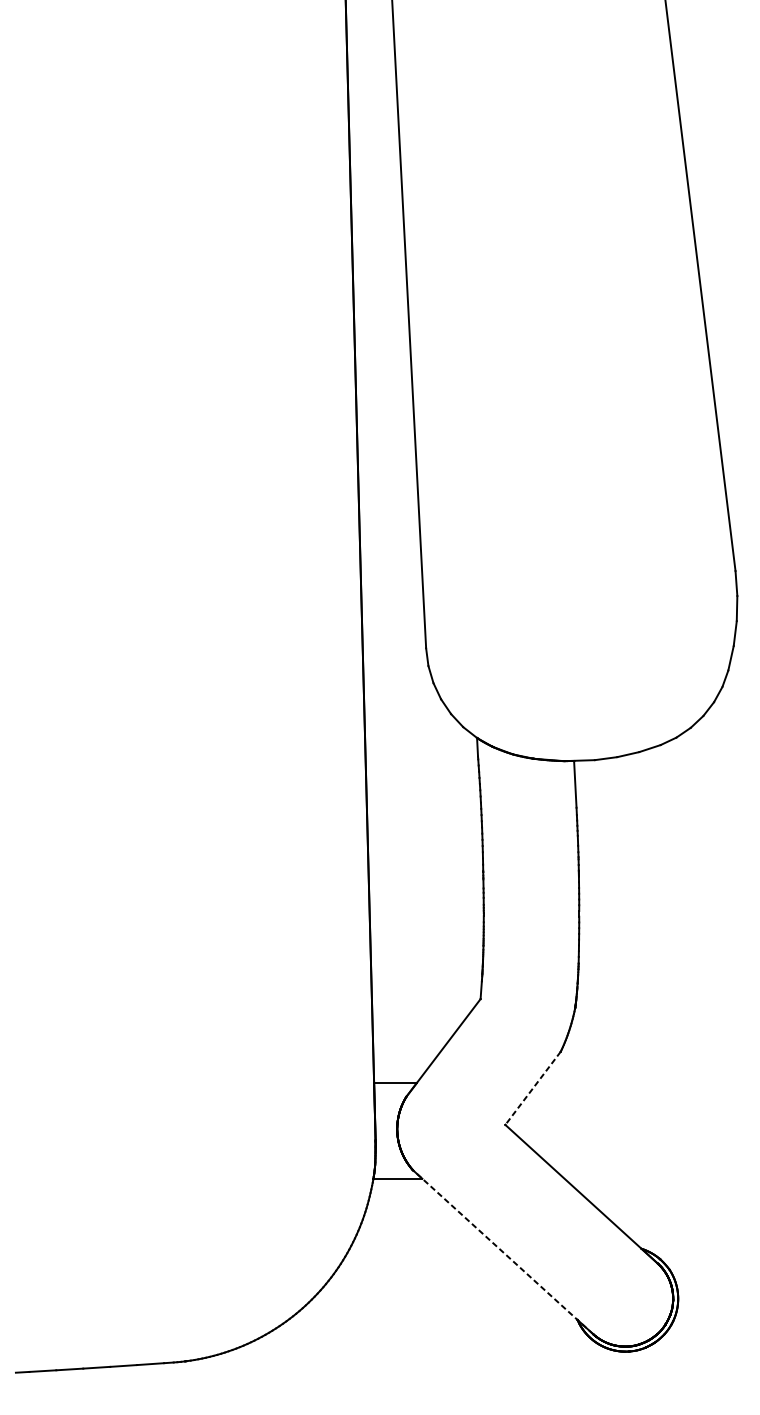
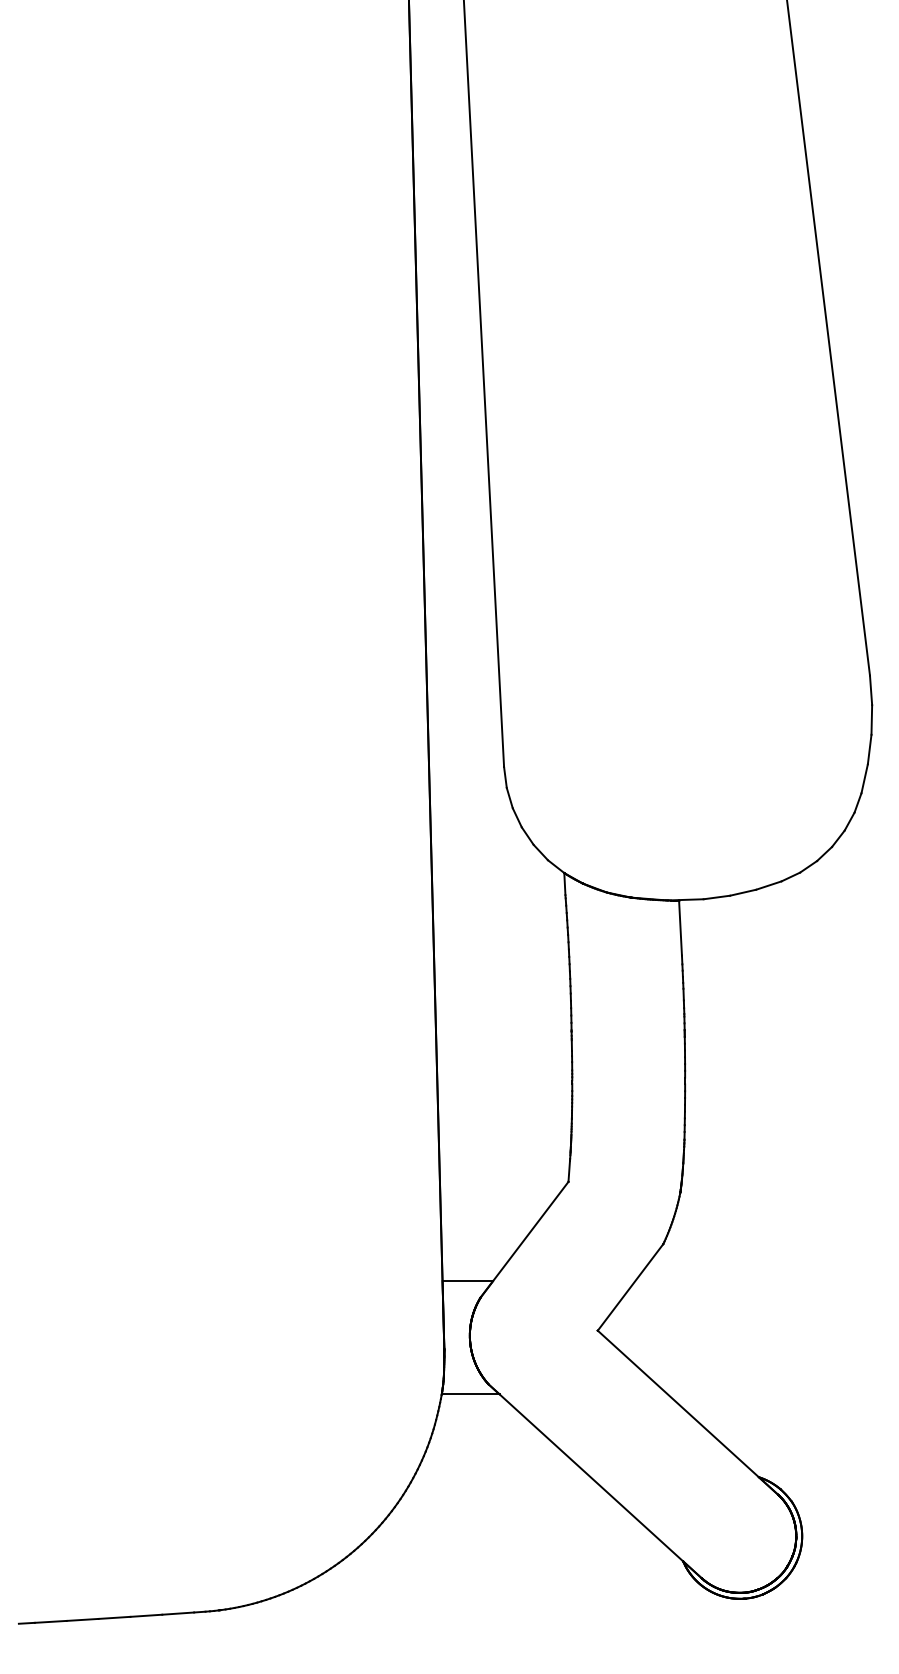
line: (533, 1088) -> (630, 1287), dashed -> solid
line: (502, 1251) -> (594, 1480), dashed -> solid

